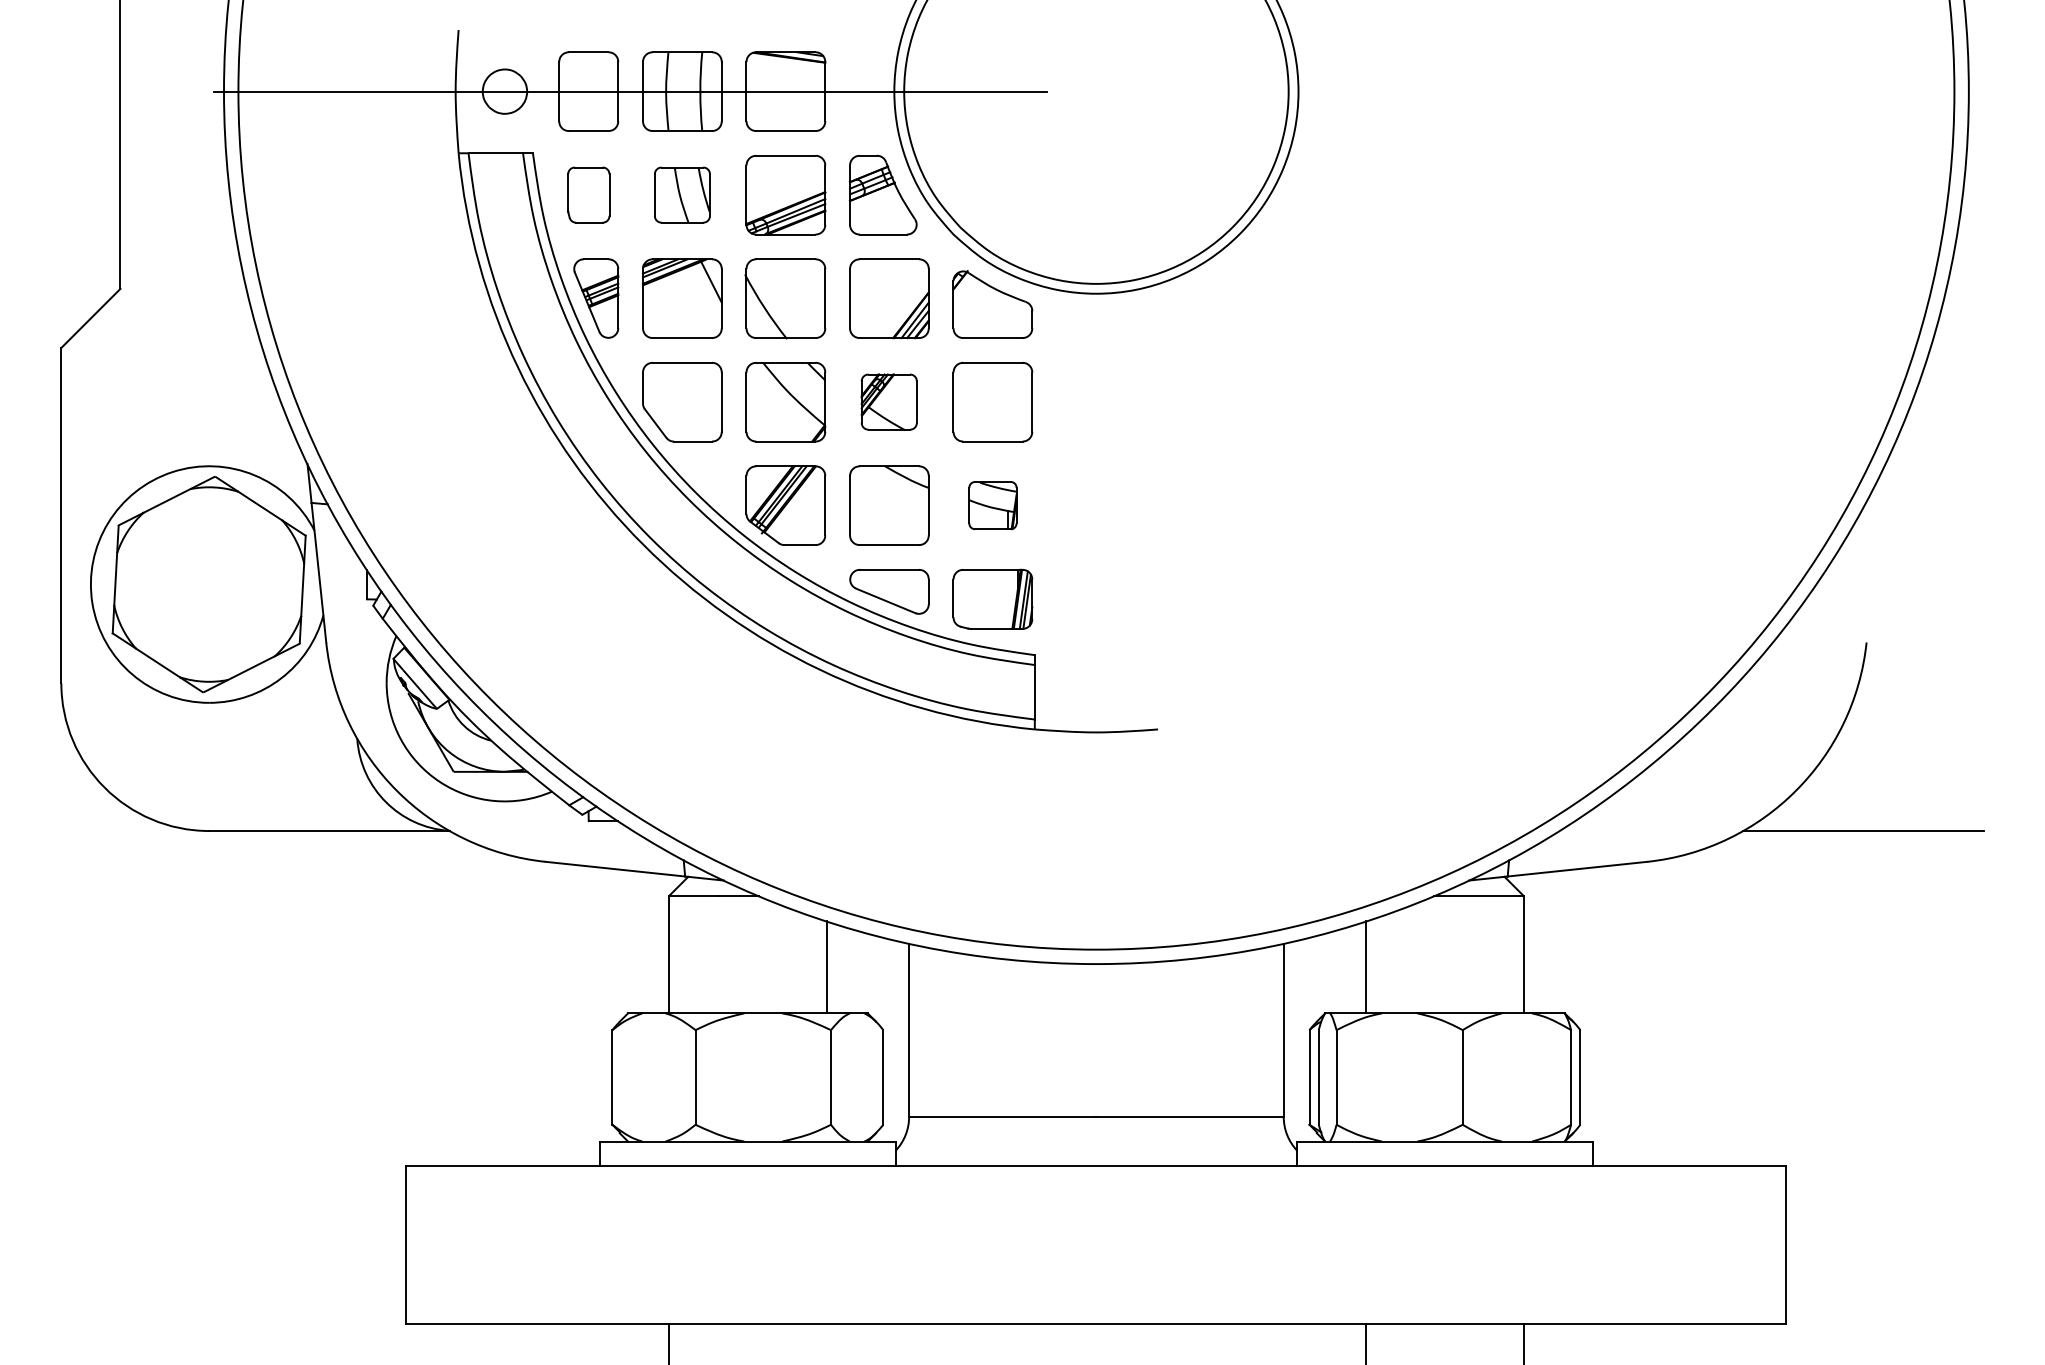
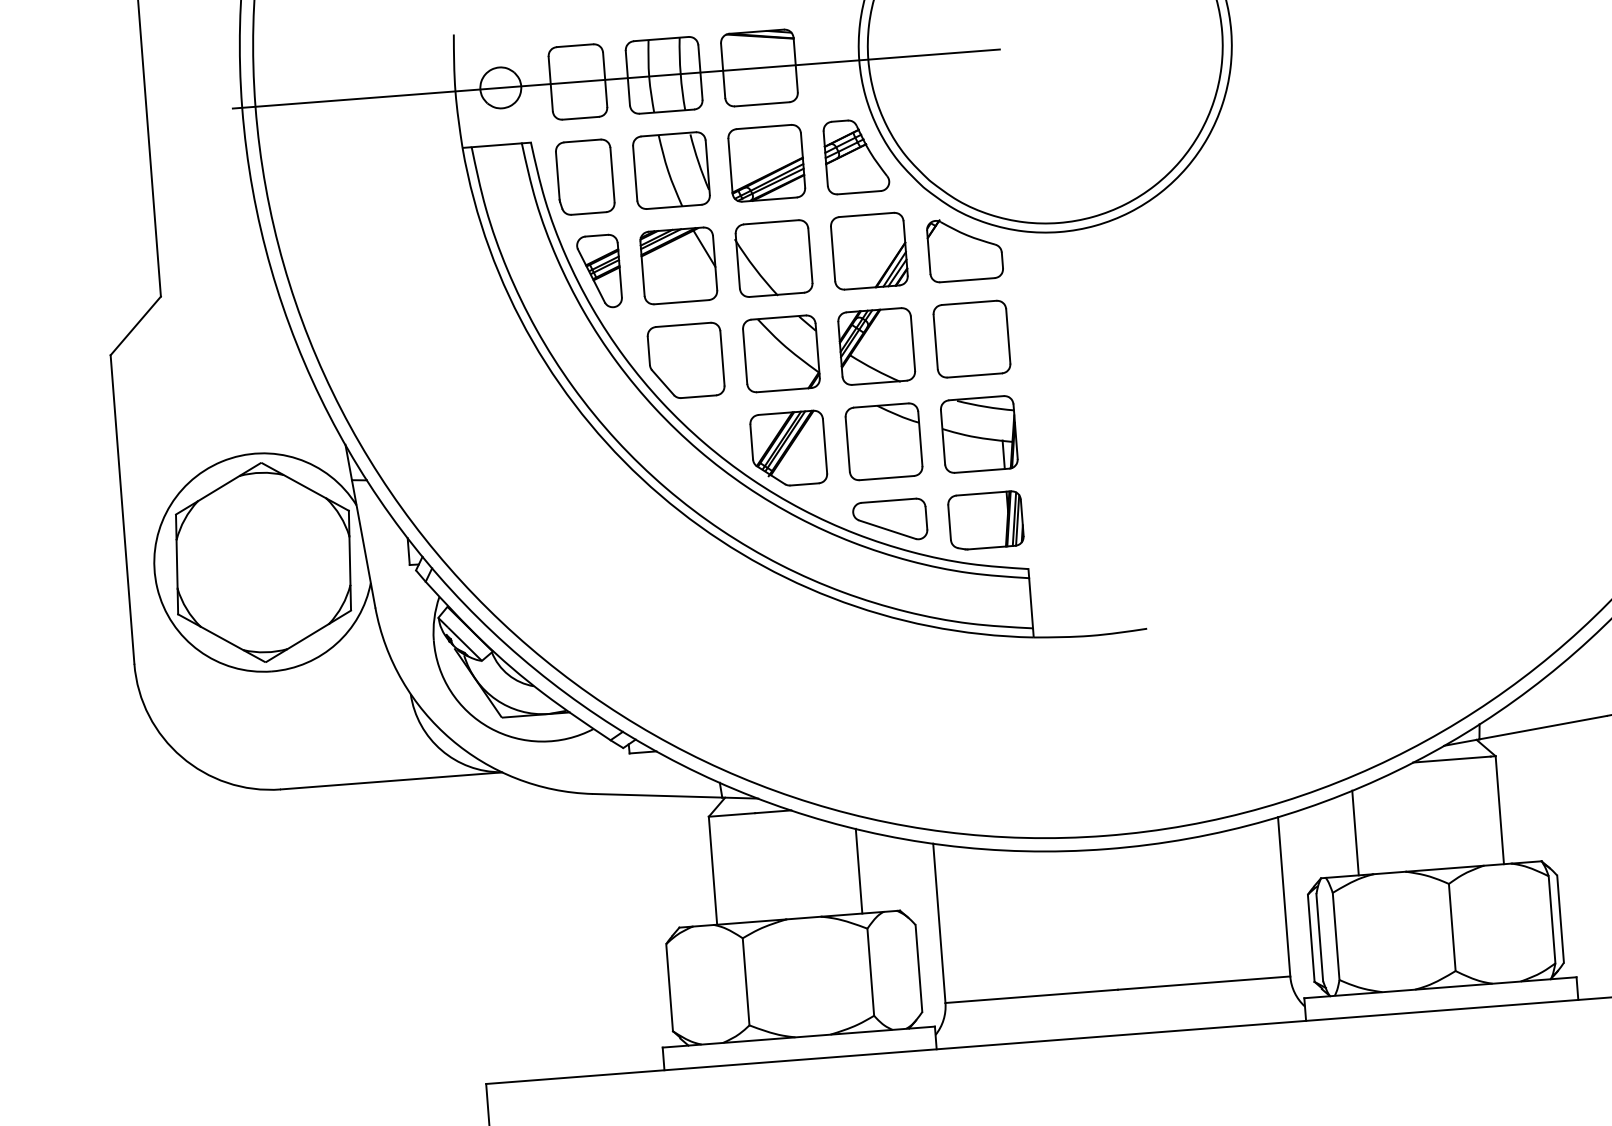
part: (588, 194) -> (585, 176), size x1.43
part: (682, 194) -> (671, 170), size x1.43
part: (888, 401) -> (875, 345), size x1.43
part: (992, 505) -> (978, 434), size x1.67

